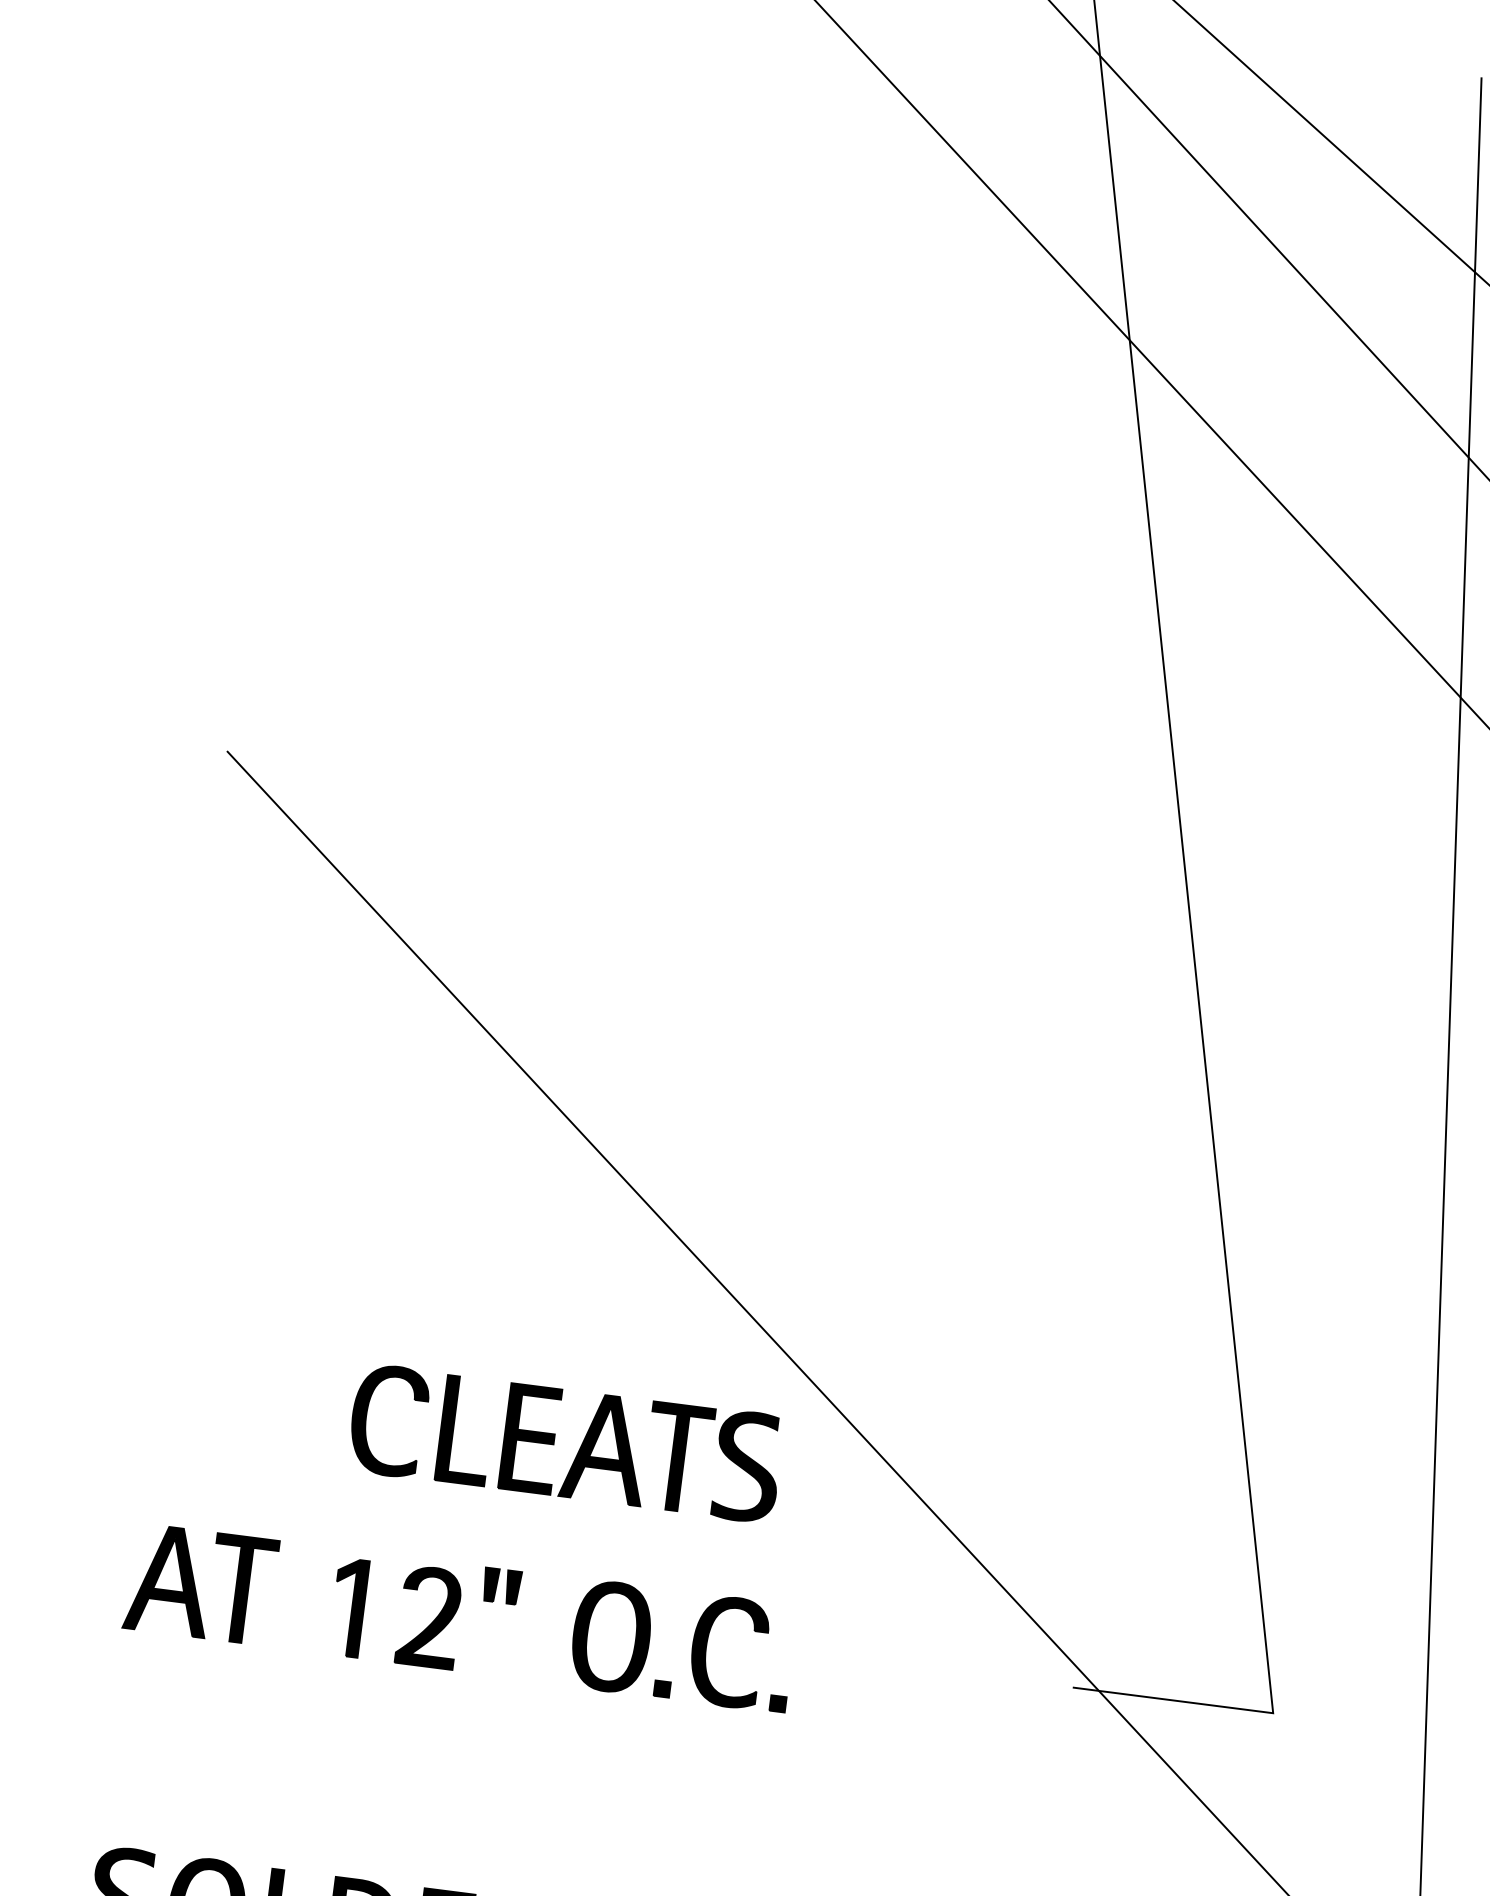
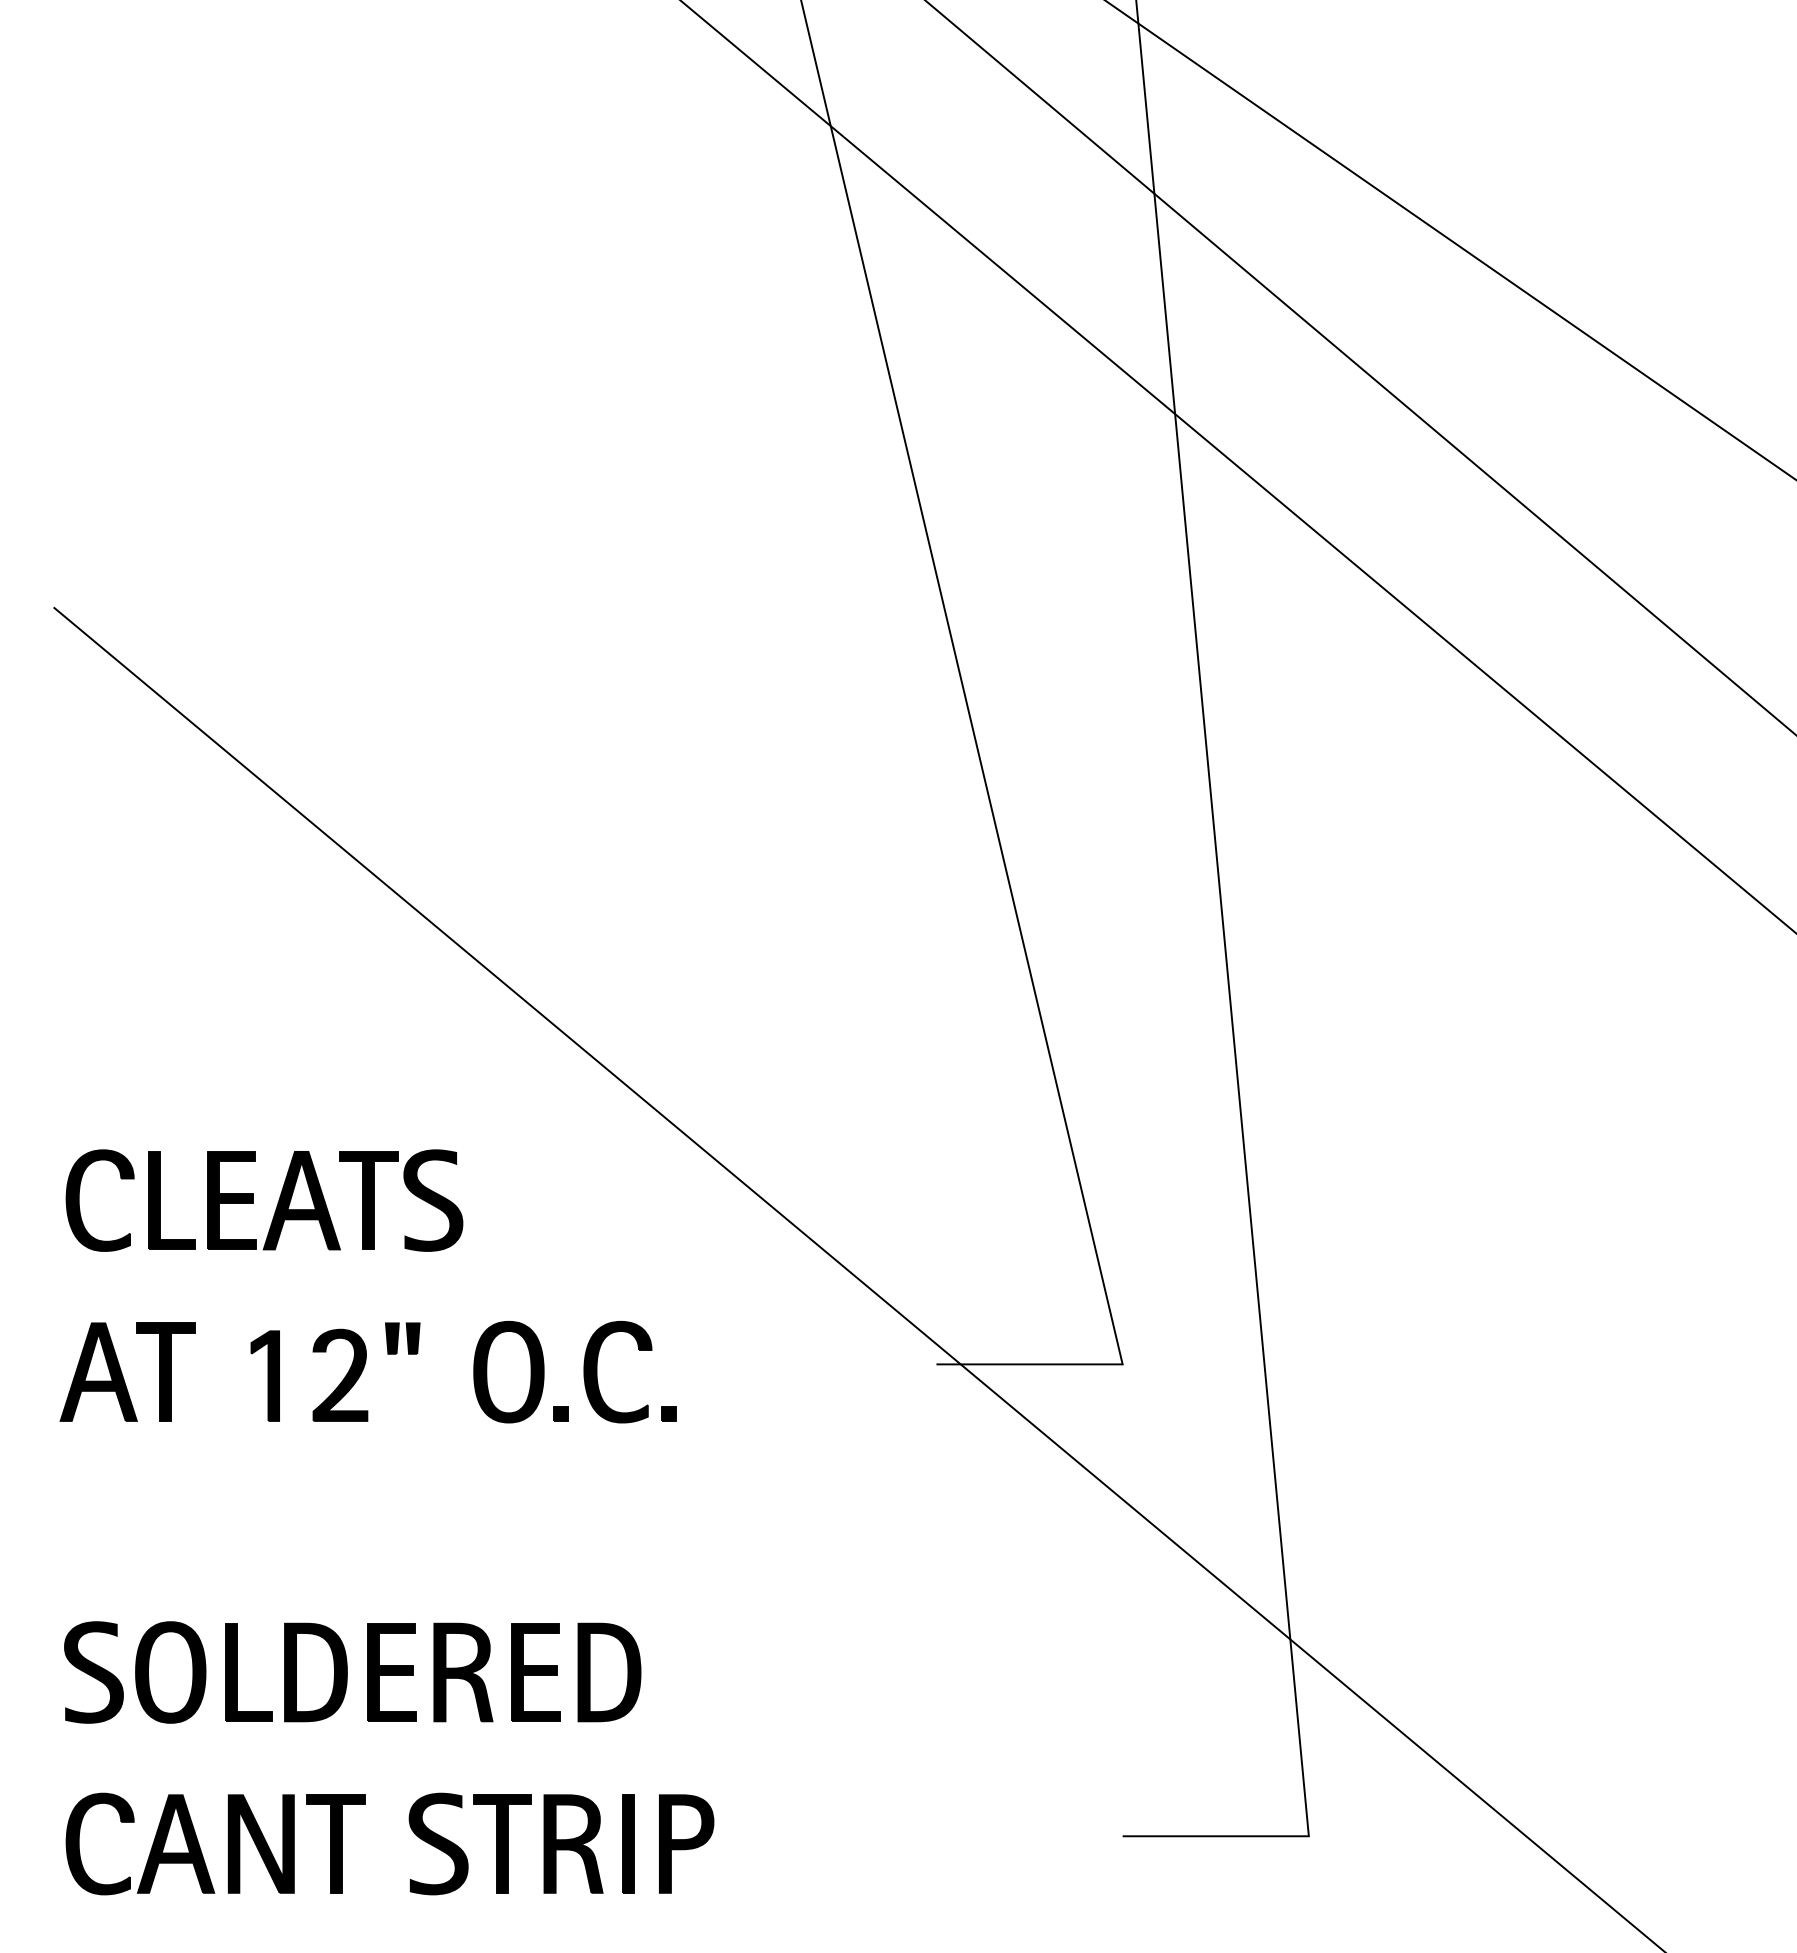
part: (554, 1441) -> (253, 1200), moved

